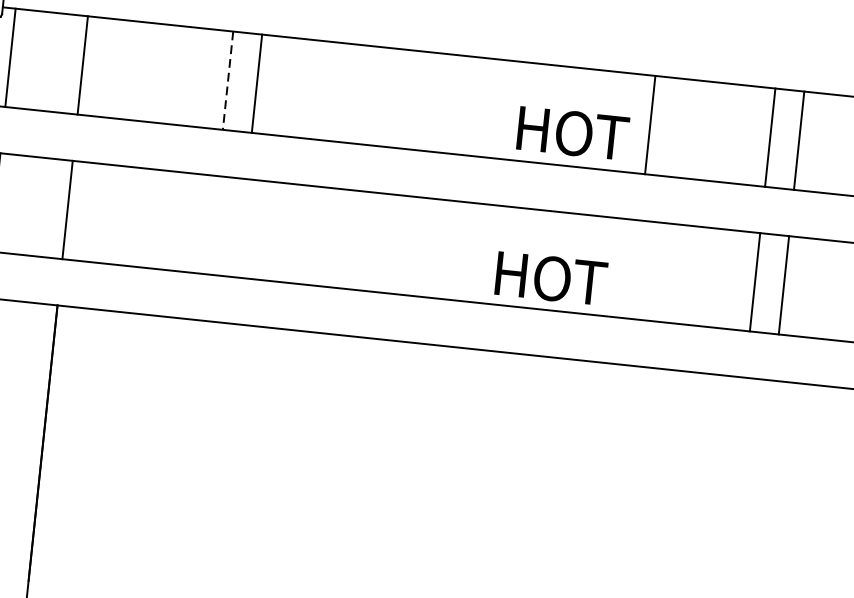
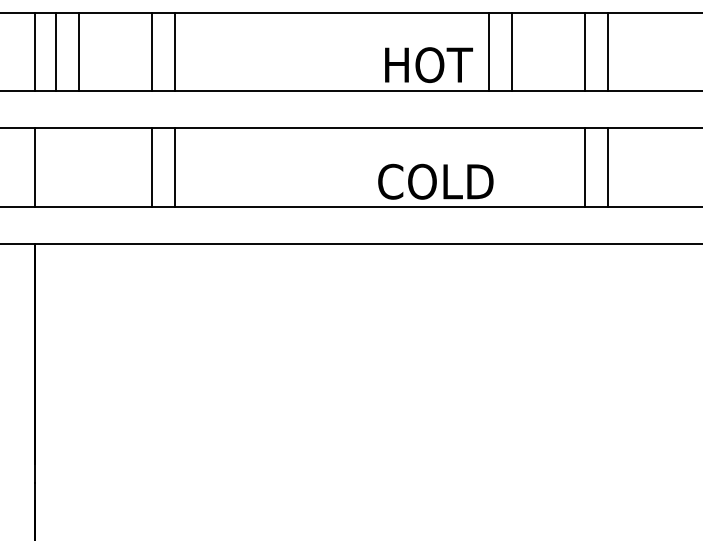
line: (107, 67) -> (55, 51), added
line: (136, 70) -> (78, 51), added
line: (227, 81) -> (151, 52), dashed -> solid
line: (679, 127) -> (512, 51), added
line: (212, 225) -> (151, 167), added
line: (241, 228) -> (174, 167), added
text: (565, 279) -> (435, 181), HOT -> COLD

